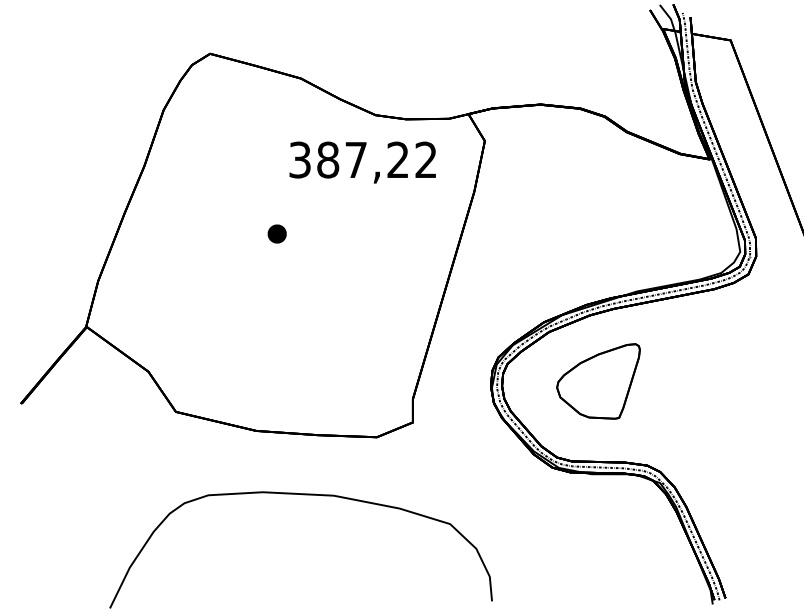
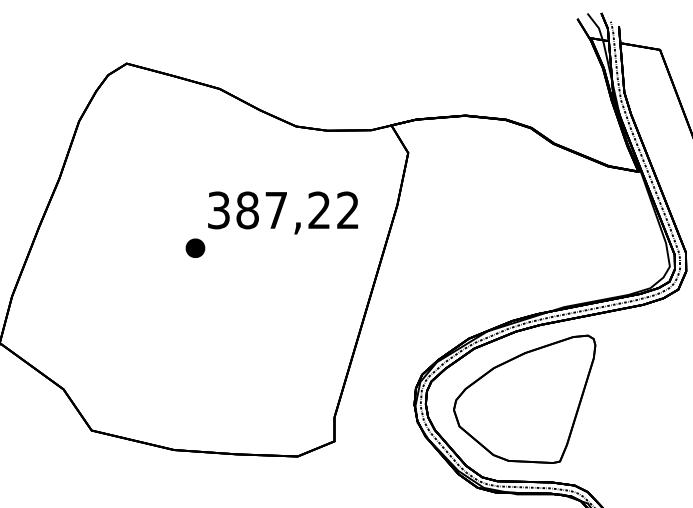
text: (362, 162) -> (282, 212), moved
part: (598, 381) -> (524, 399), size x1.67

